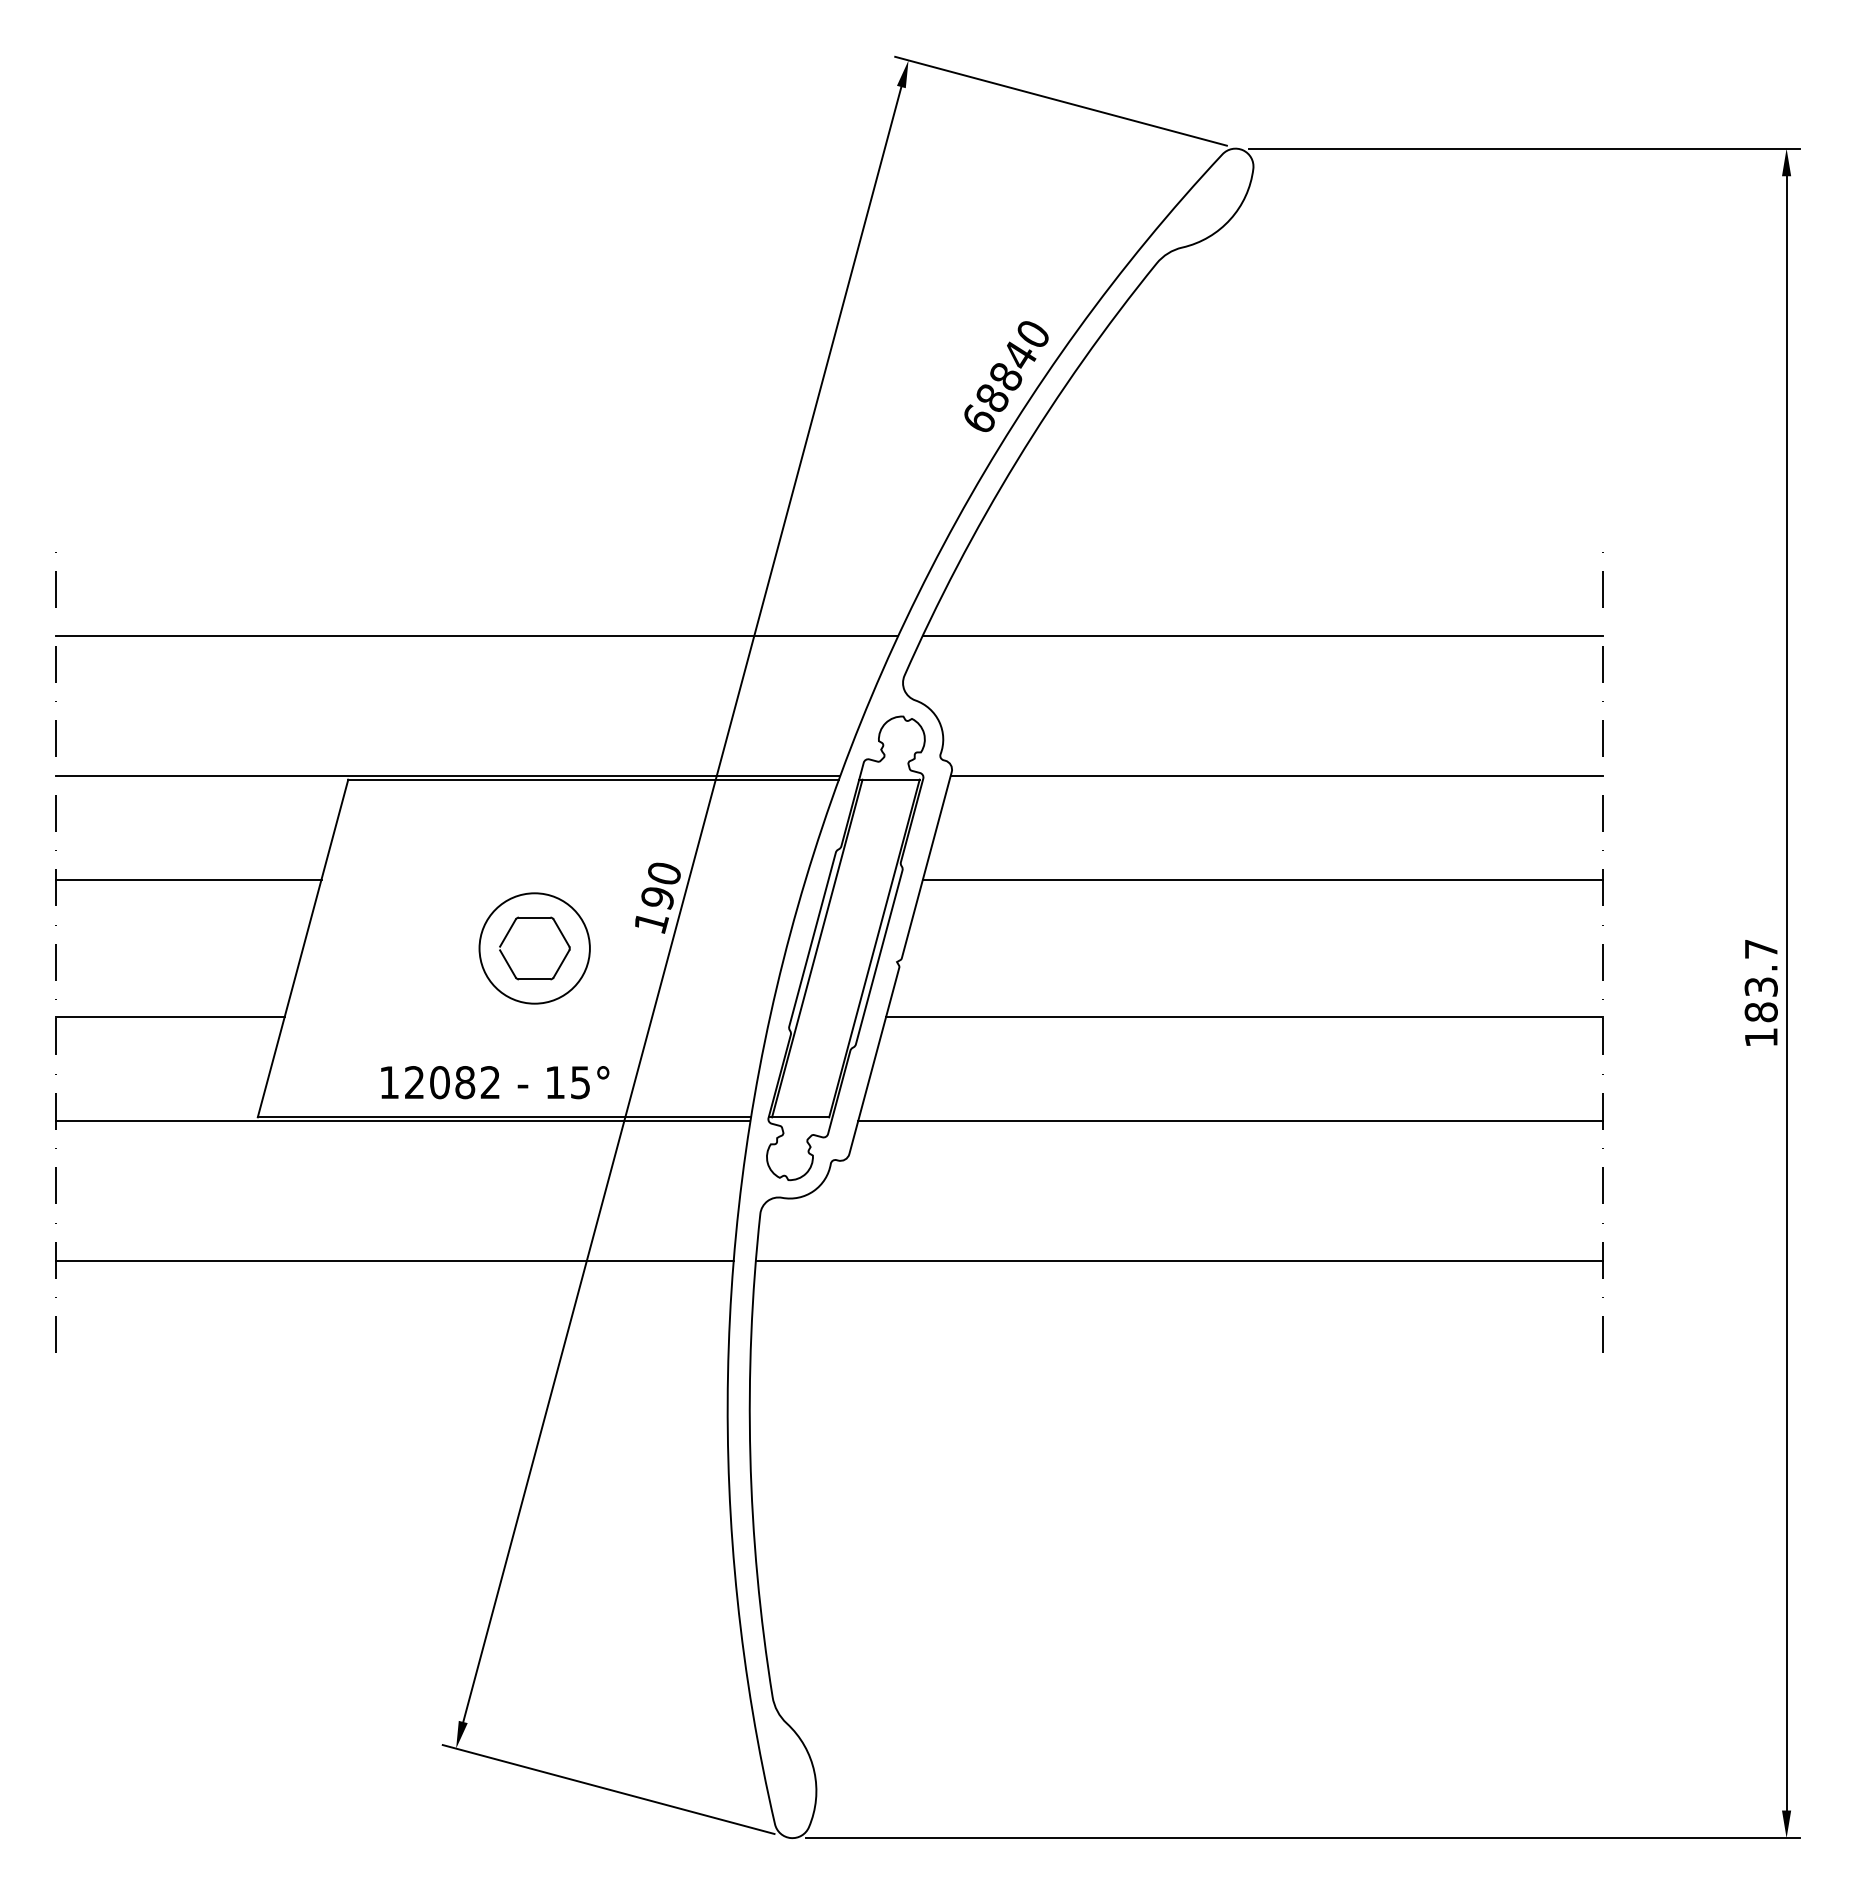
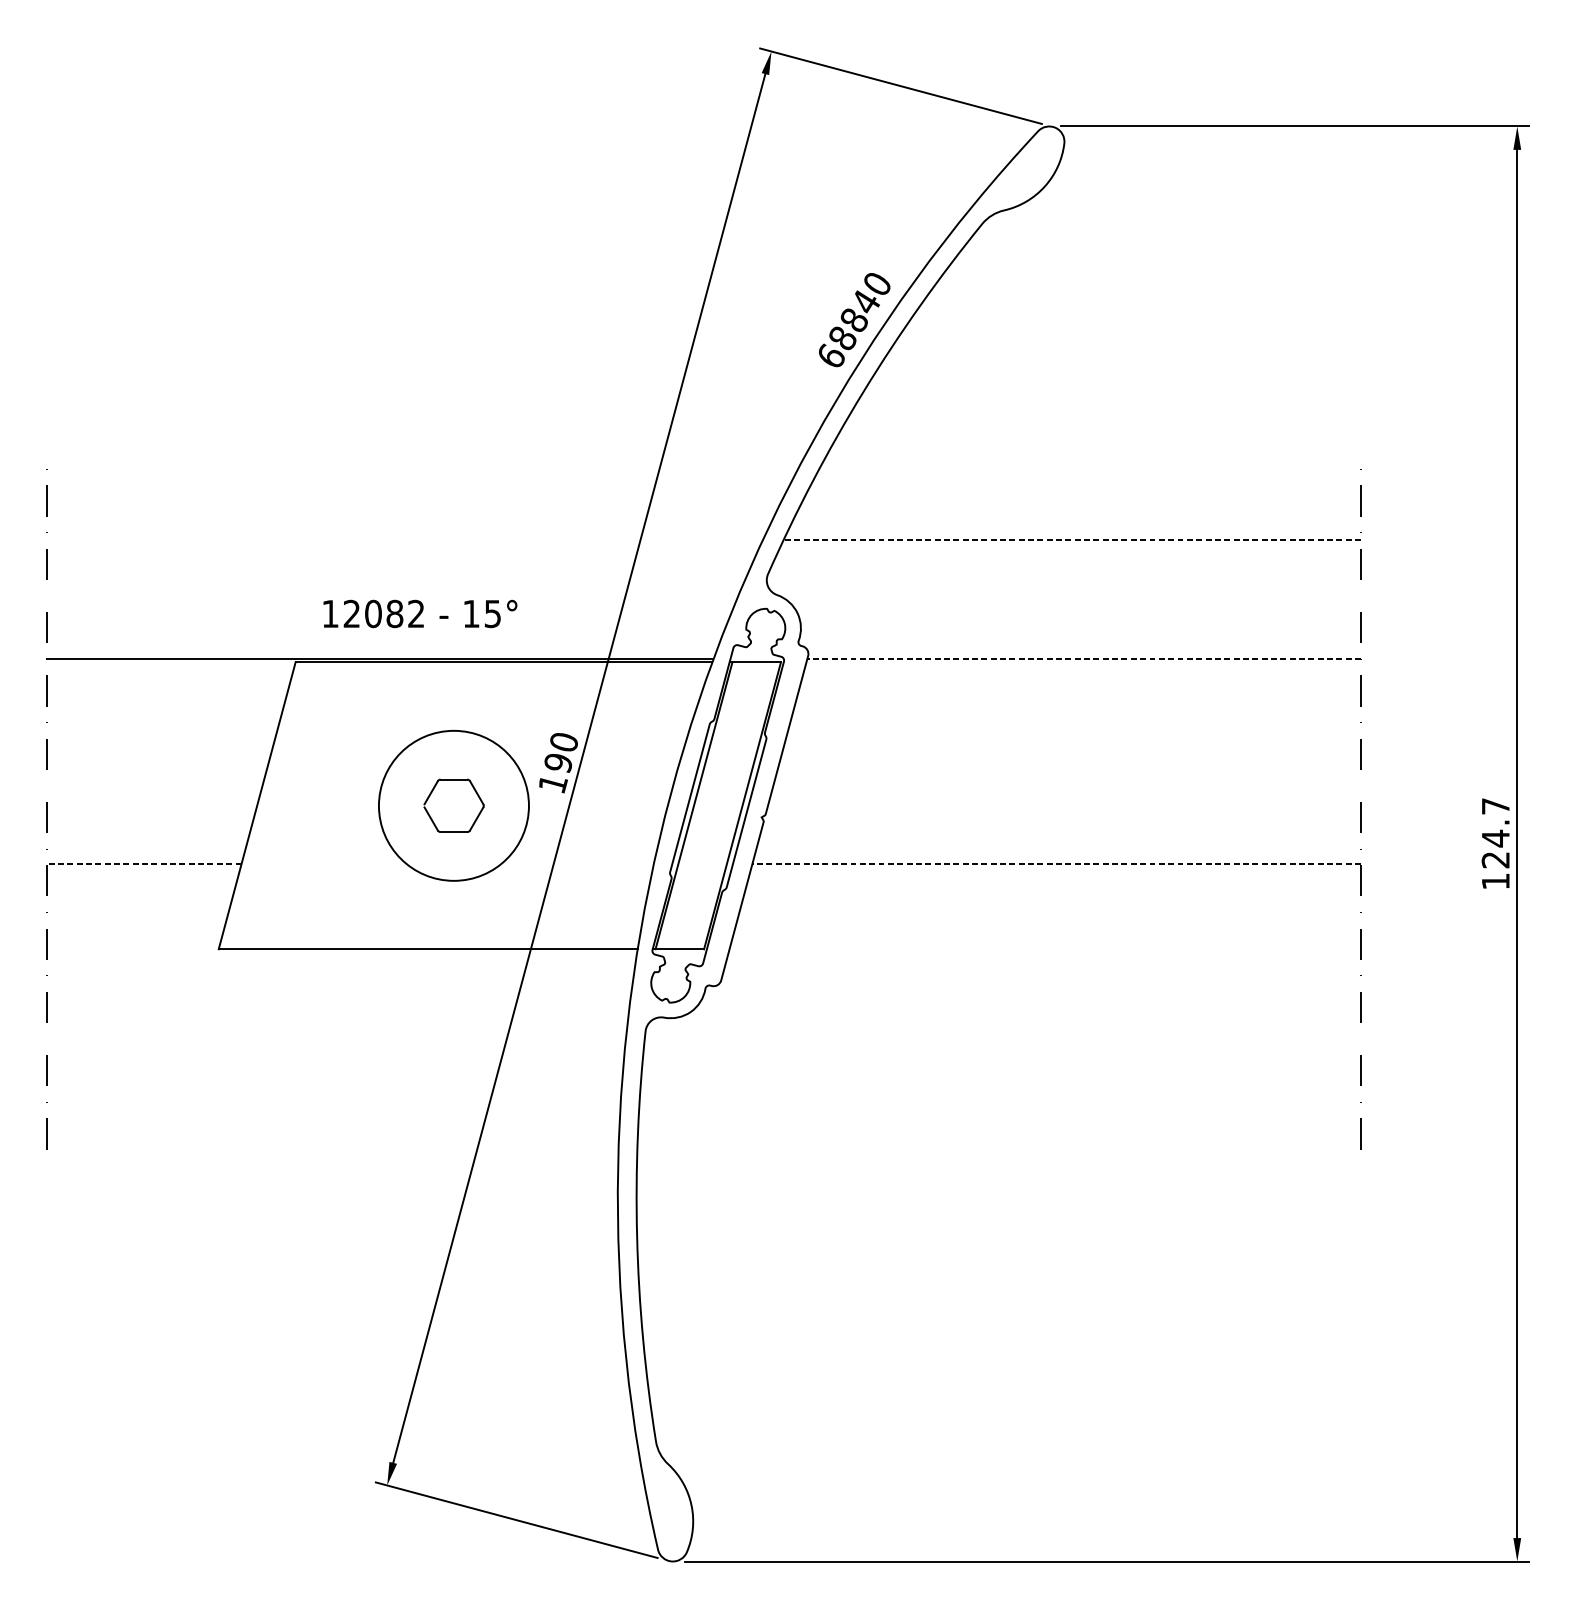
line: (476, 635) -> (404, 539), removed
line: (1262, 635) -> (1072, 539), solid -> dashed
line: (1276, 776) -> (1084, 659), solid -> dashed
line: (188, 879) -> (159, 747), removed
line: (1262, 879) -> (1072, 747), removed
circle: (534, 948) -> (453, 805), size x1.6
text: (1760, 999) -> (1495, 849), 183.7 -> 124.7
line: (169, 1017) -> (143, 864), solid -> dashed
line: (1243, 1017) -> (1055, 864), solid -> dashed
text: (495, 1082) -> (420, 613), moved
line: (402, 1120) -> (341, 951), removed
line: (1230, 1120) -> (1044, 951), removed
line: (394, 1261) -> (334, 1071), removed
line: (1178, 1261) -> (1000, 1071), removed

